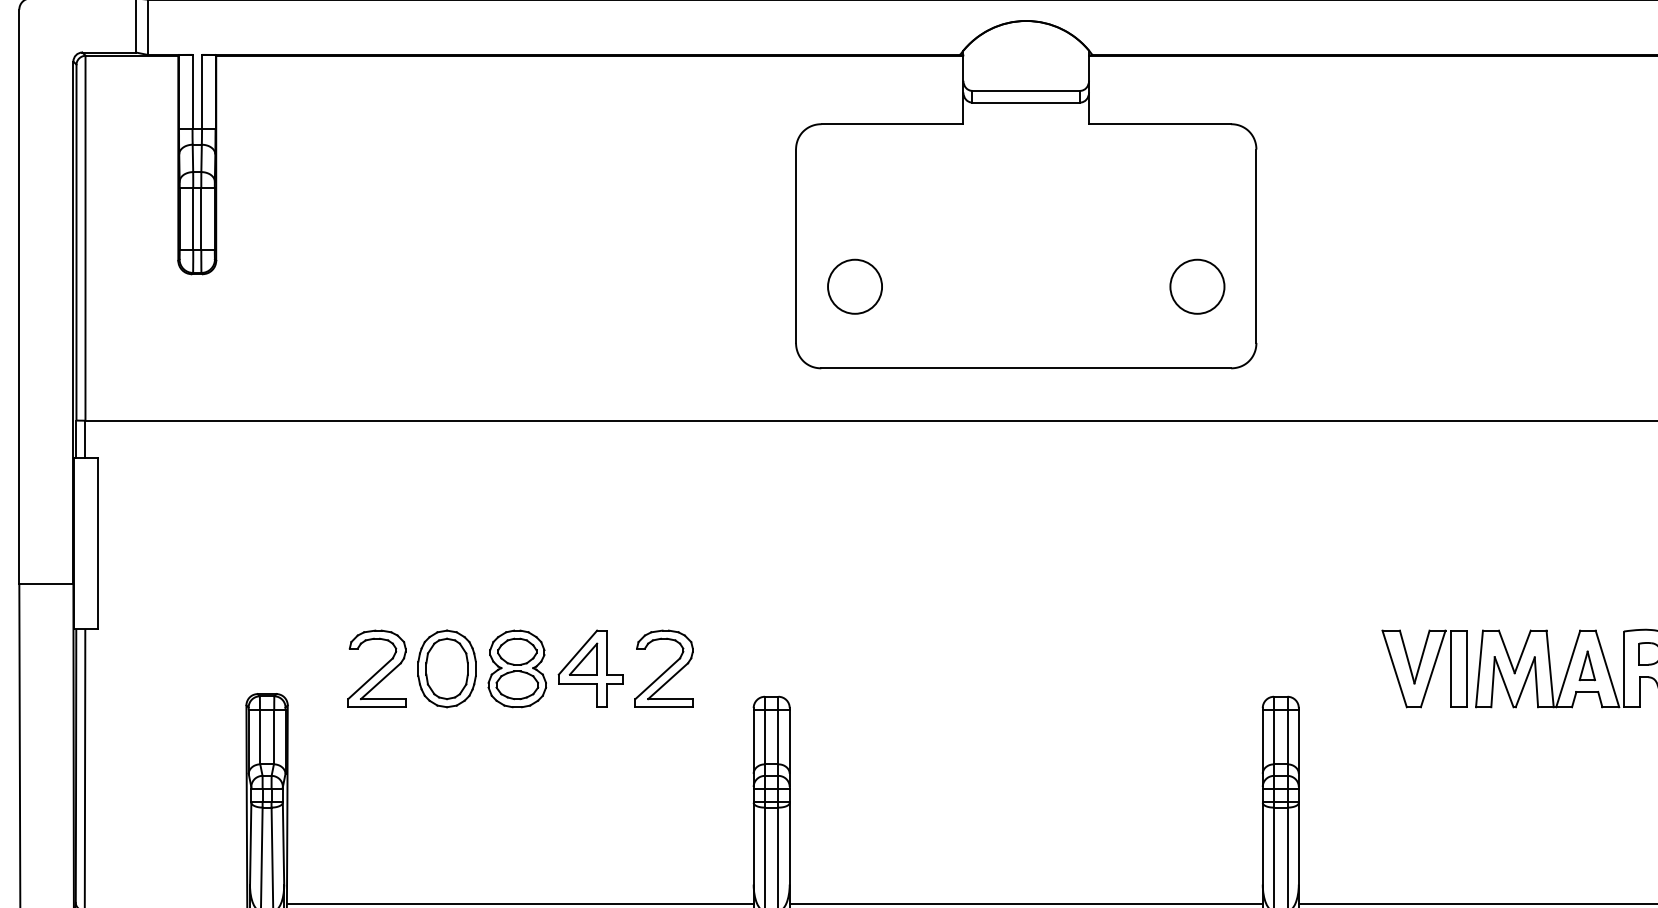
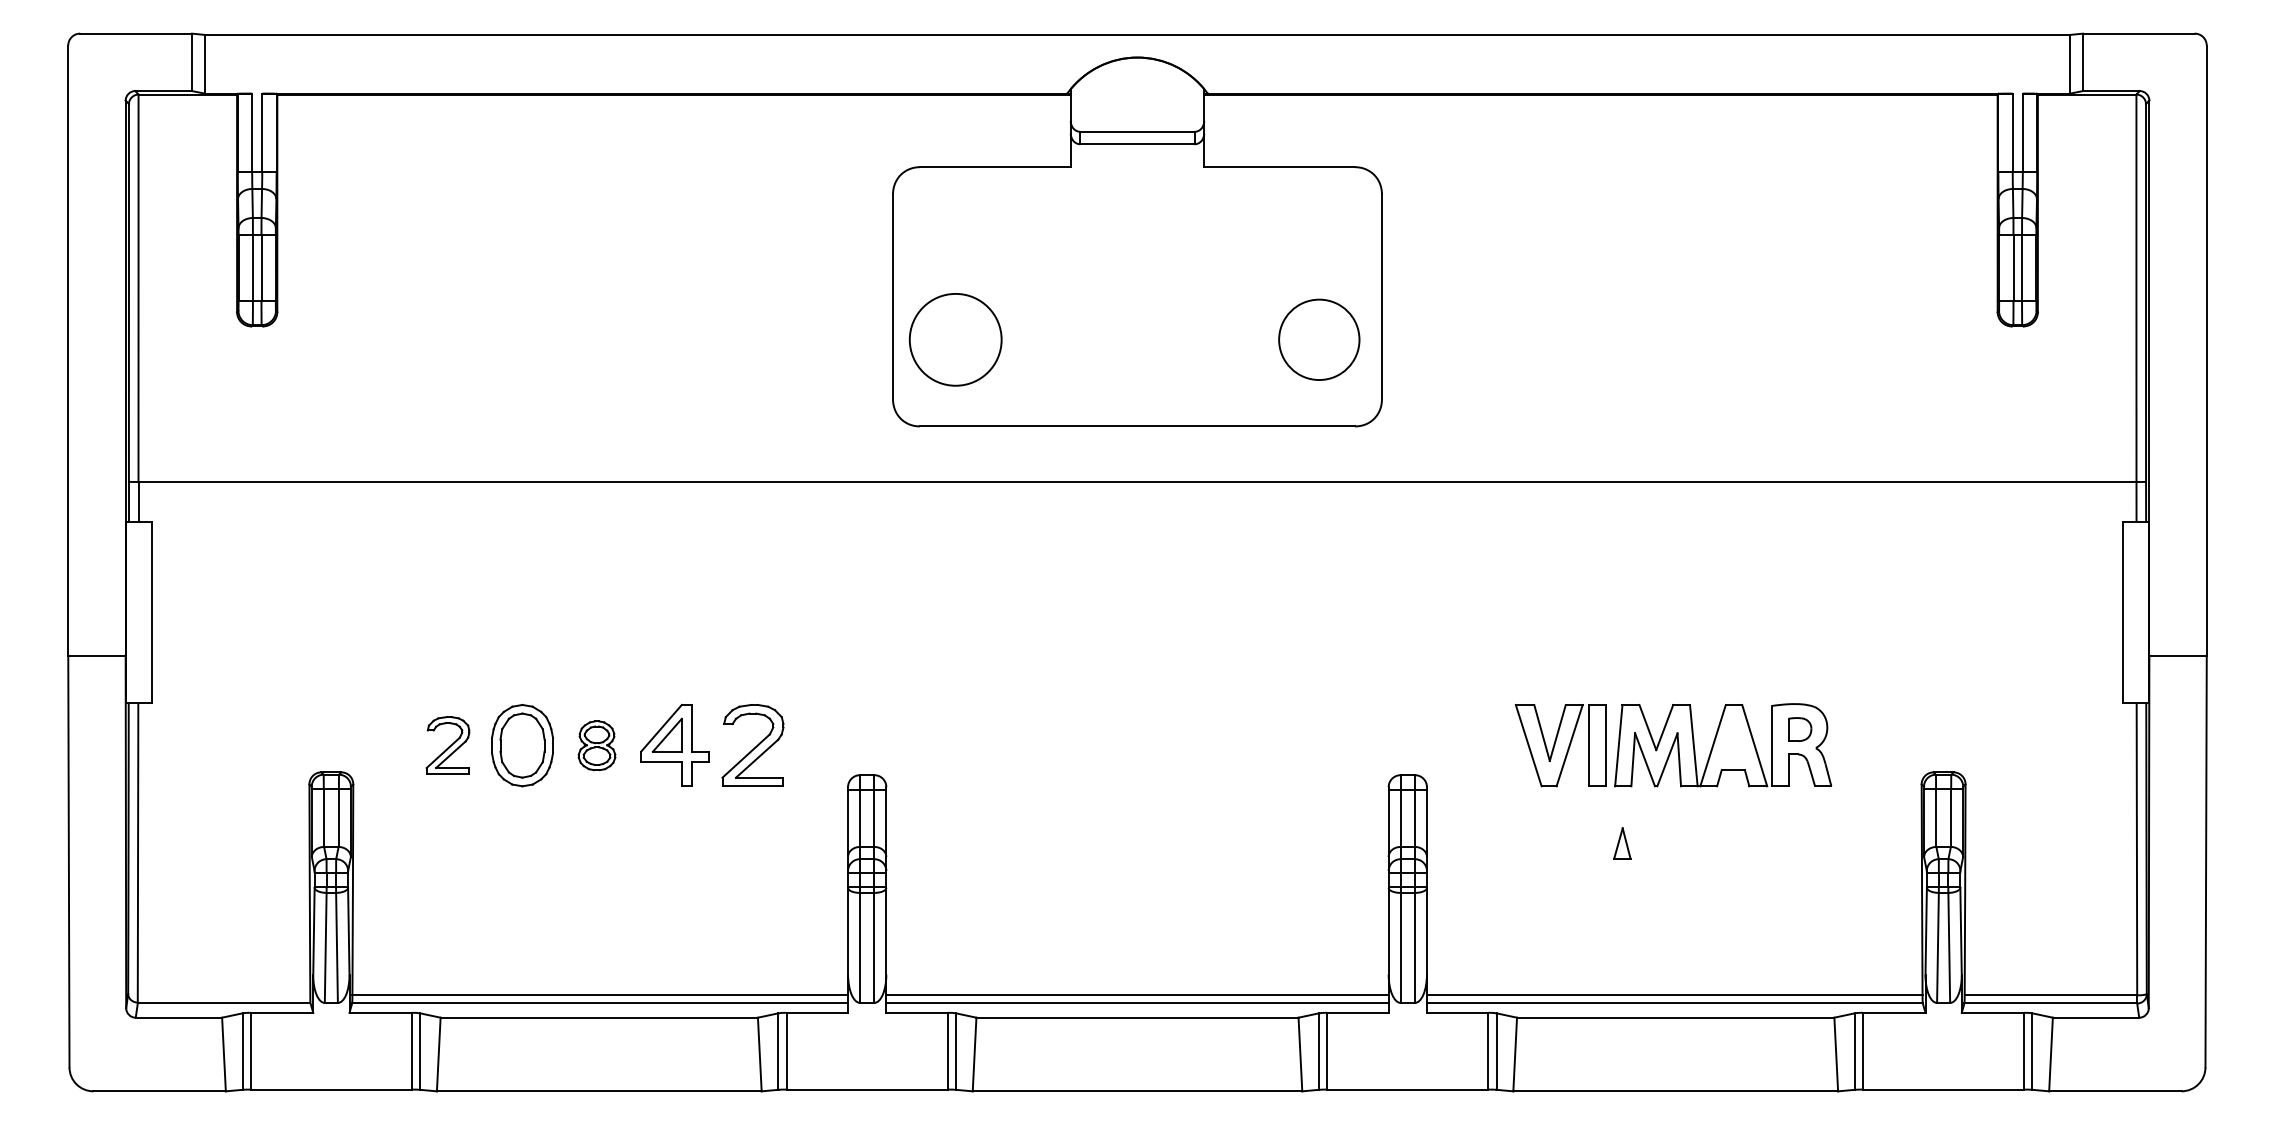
circle: (854, 286) -> (955, 339), size x1.6
circle: (1197, 286) -> (1319, 339), size x1.4
part: (1587, 665) -> (1622, 843), moved
part: (376, 668) -> (447, 745), size x0.7
part: (516, 668) -> (596, 745), size x0.6

